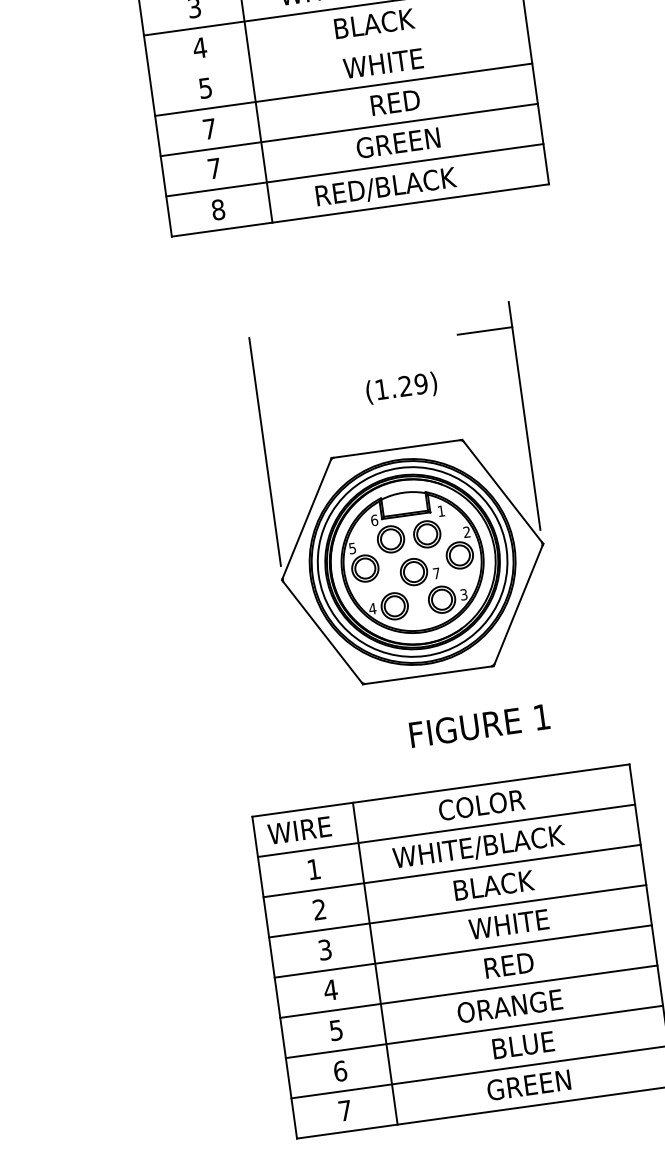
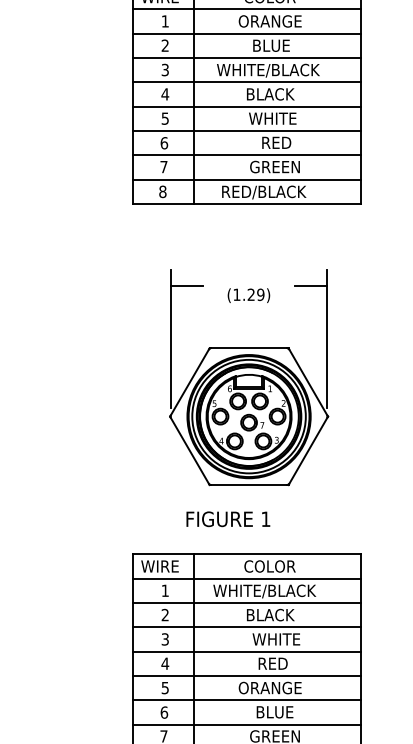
line: (338, 49) -> (247, 106), added
text: (209, 129) -> (164, 143), 7 -> 6
line: (278, 359) -> (186, 285), added
text: (401, 387) -> (248, 295), moved
text: (479, 726) -> (228, 519), moved

